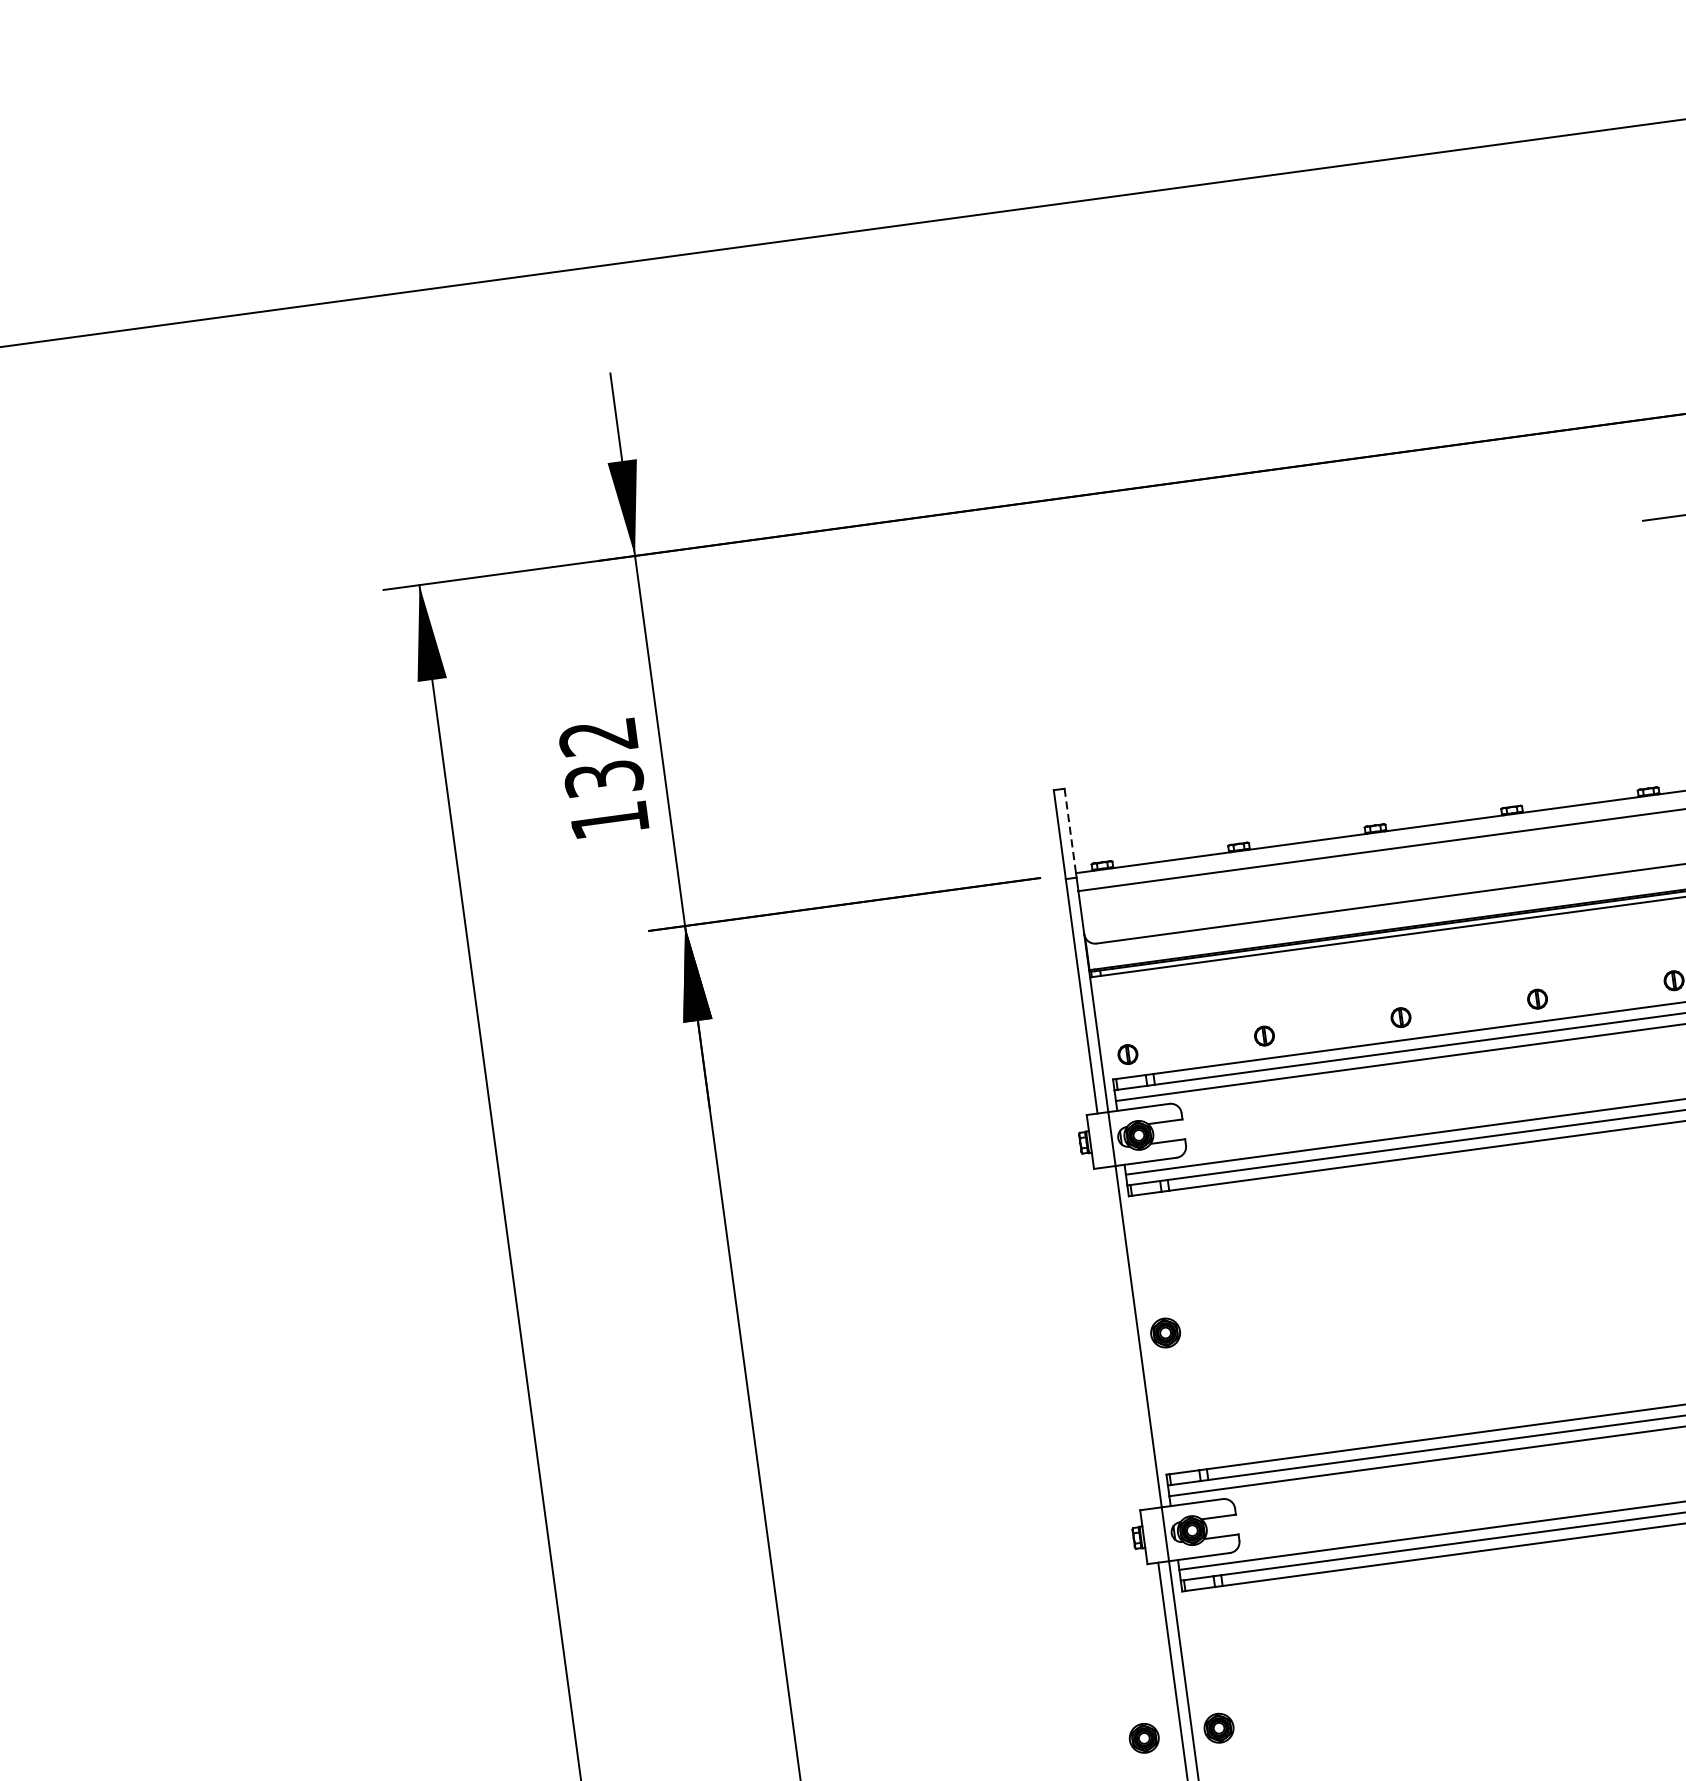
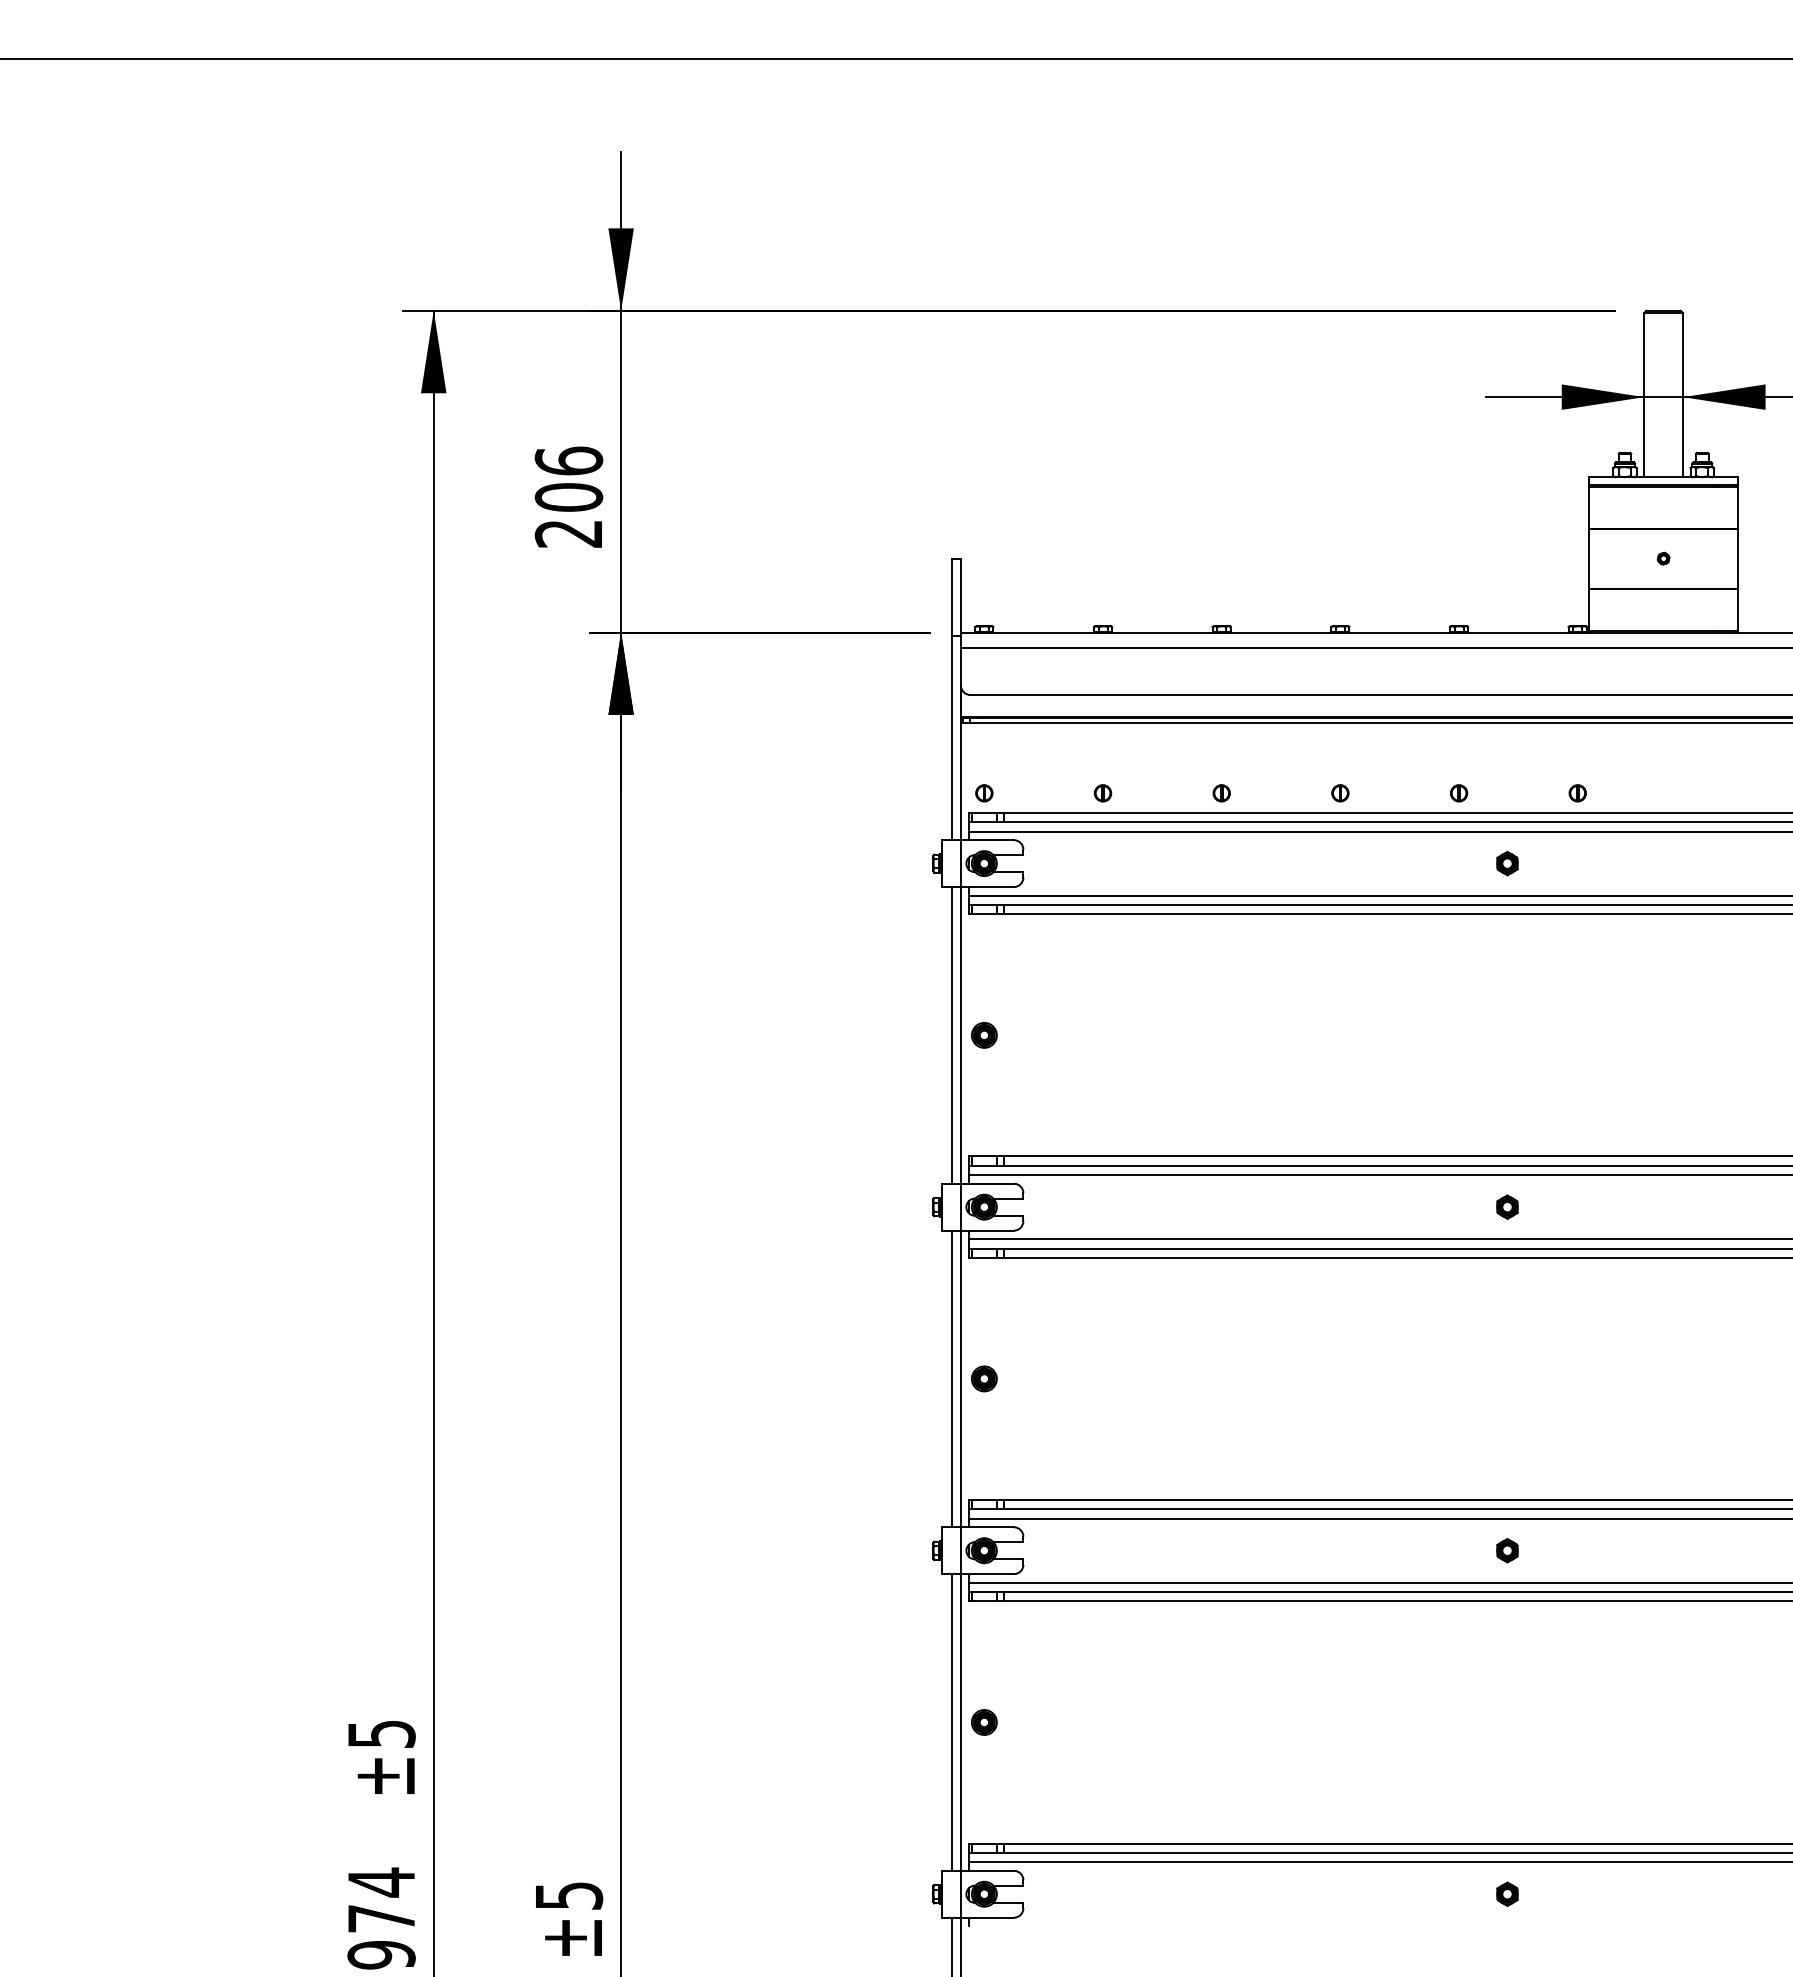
text: (603, 777) -> (568, 496), 132 -> 206
line: (1069, 830) -> (960, 595), dashed -> solid
line: (1127, 1338) -> (951, 1035), added
part: (1144, 1737) -> (919, 1378), removed

